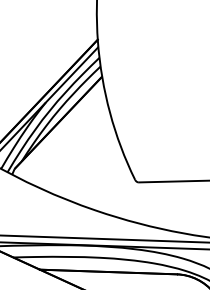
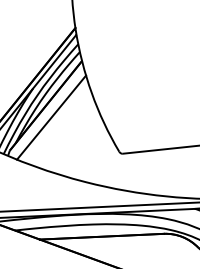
line: (63, 136) -> (51, 117), added

